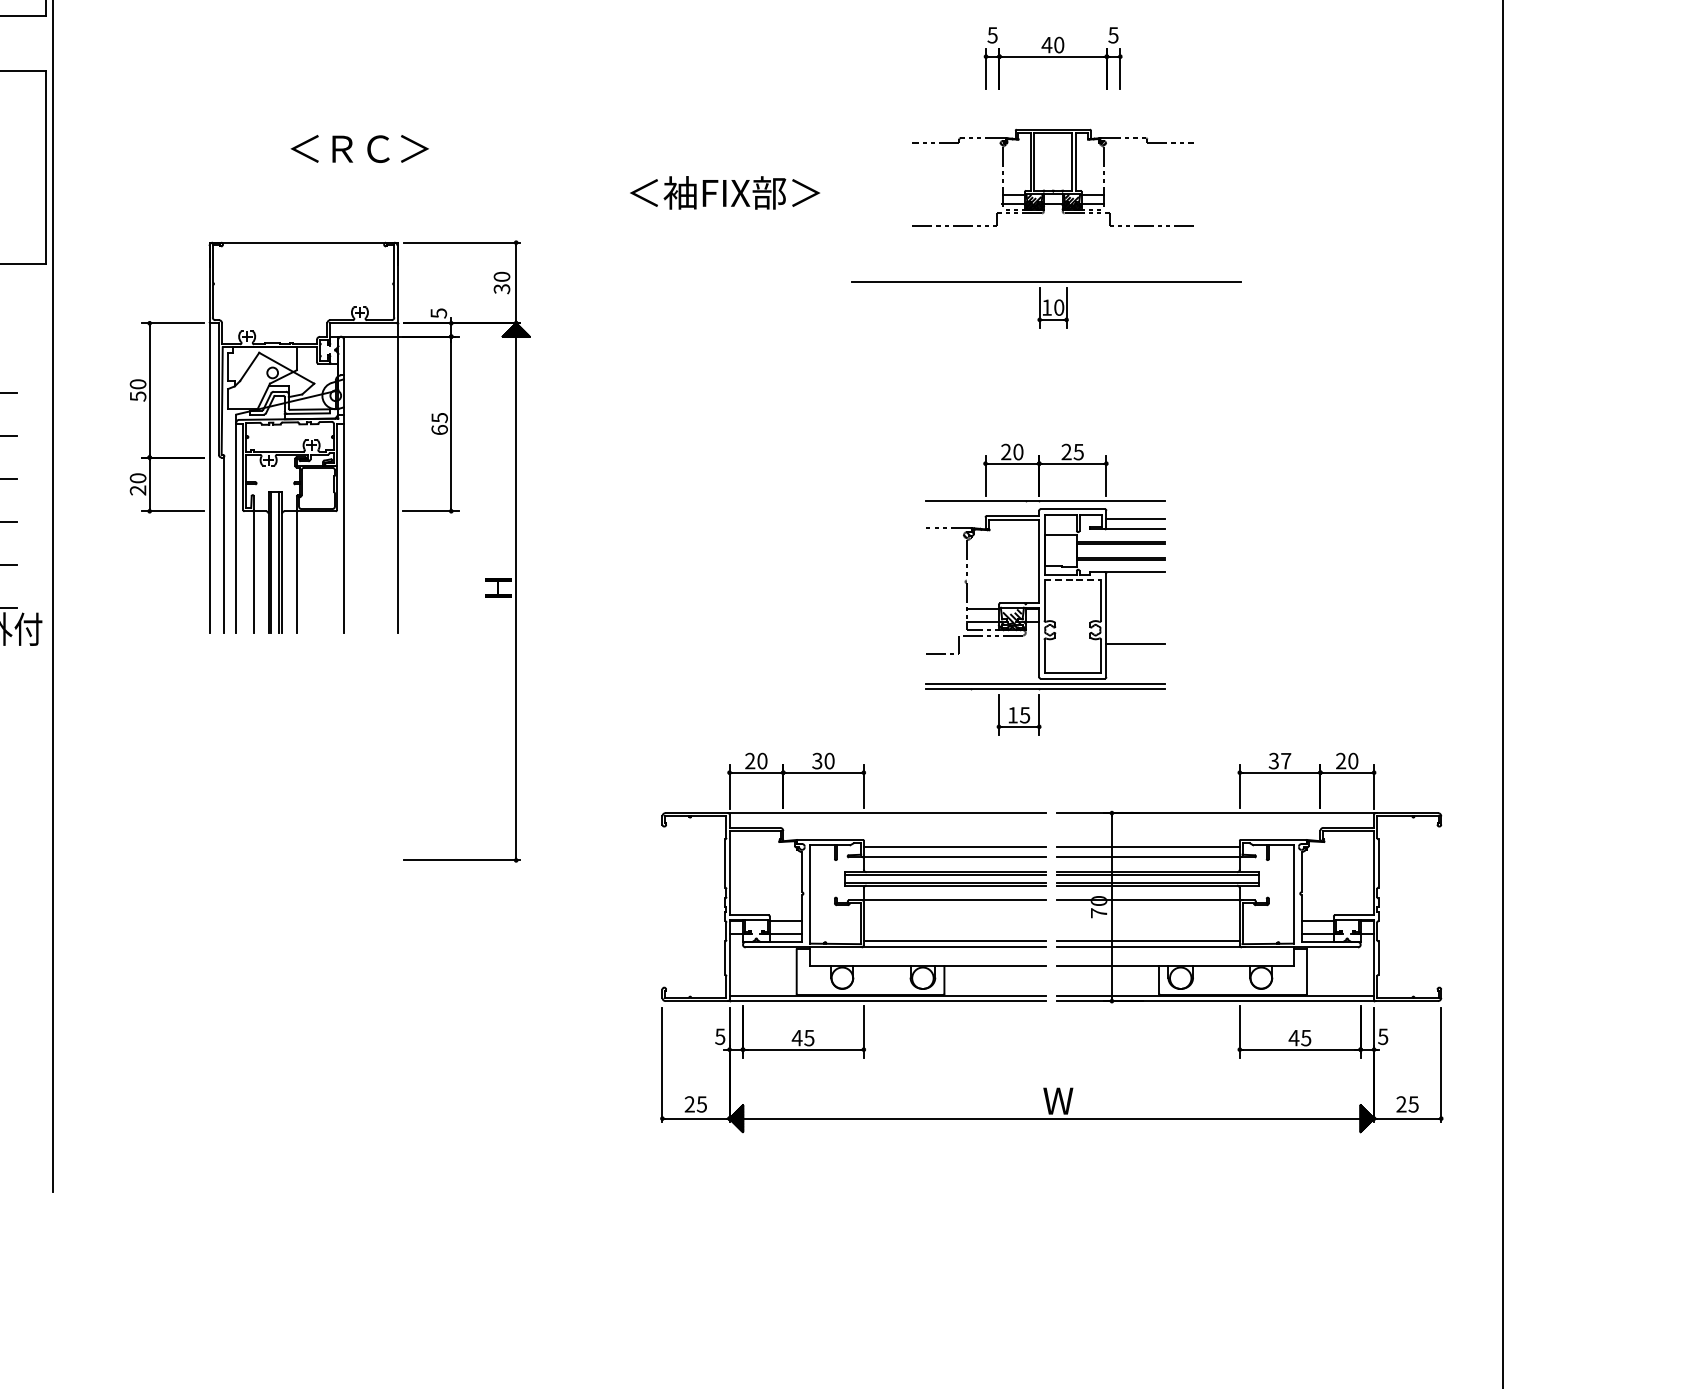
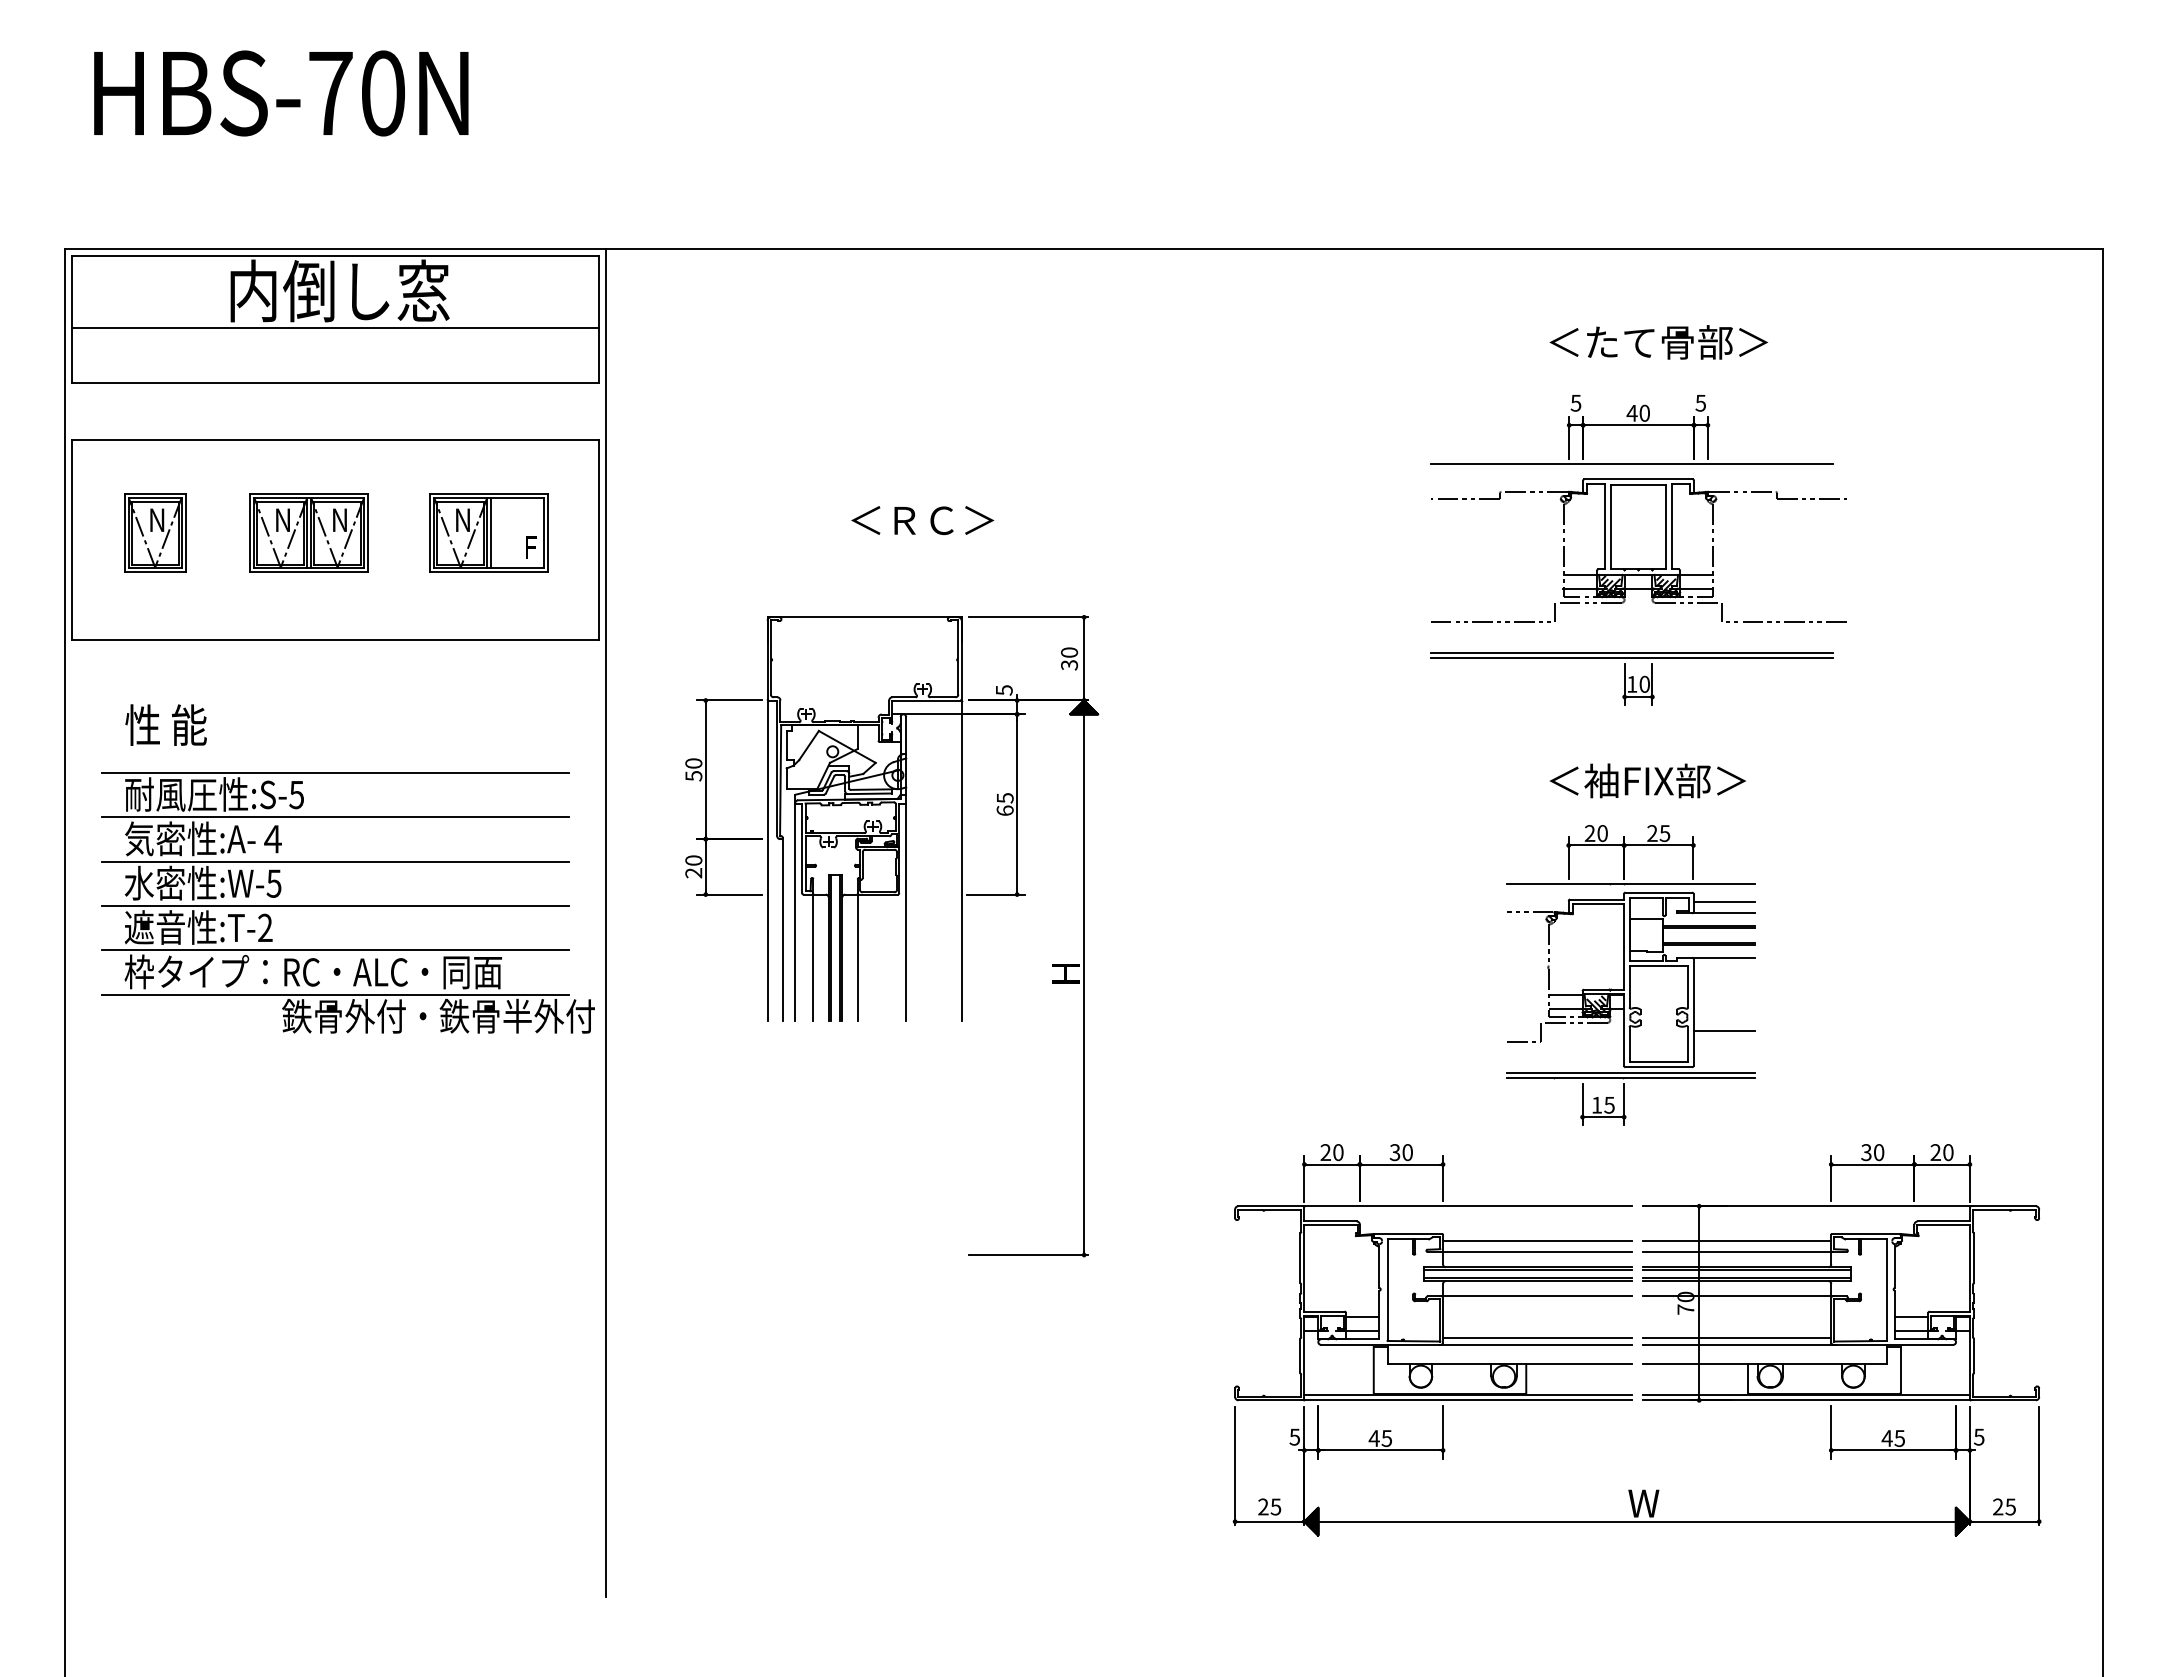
line: (1046, 94) -> (1631, 464), added
part: (1053, 177) -> (1638, 550), size x1.43
text: (724, 192) -> (1647, 780), moved
line: (1046, 277) -> (1631, 653), added
line: (1073, 579) -> (1659, 965), dashed -> solid
text: (1286, 761) -> (1879, 1152), 37 -> 30

